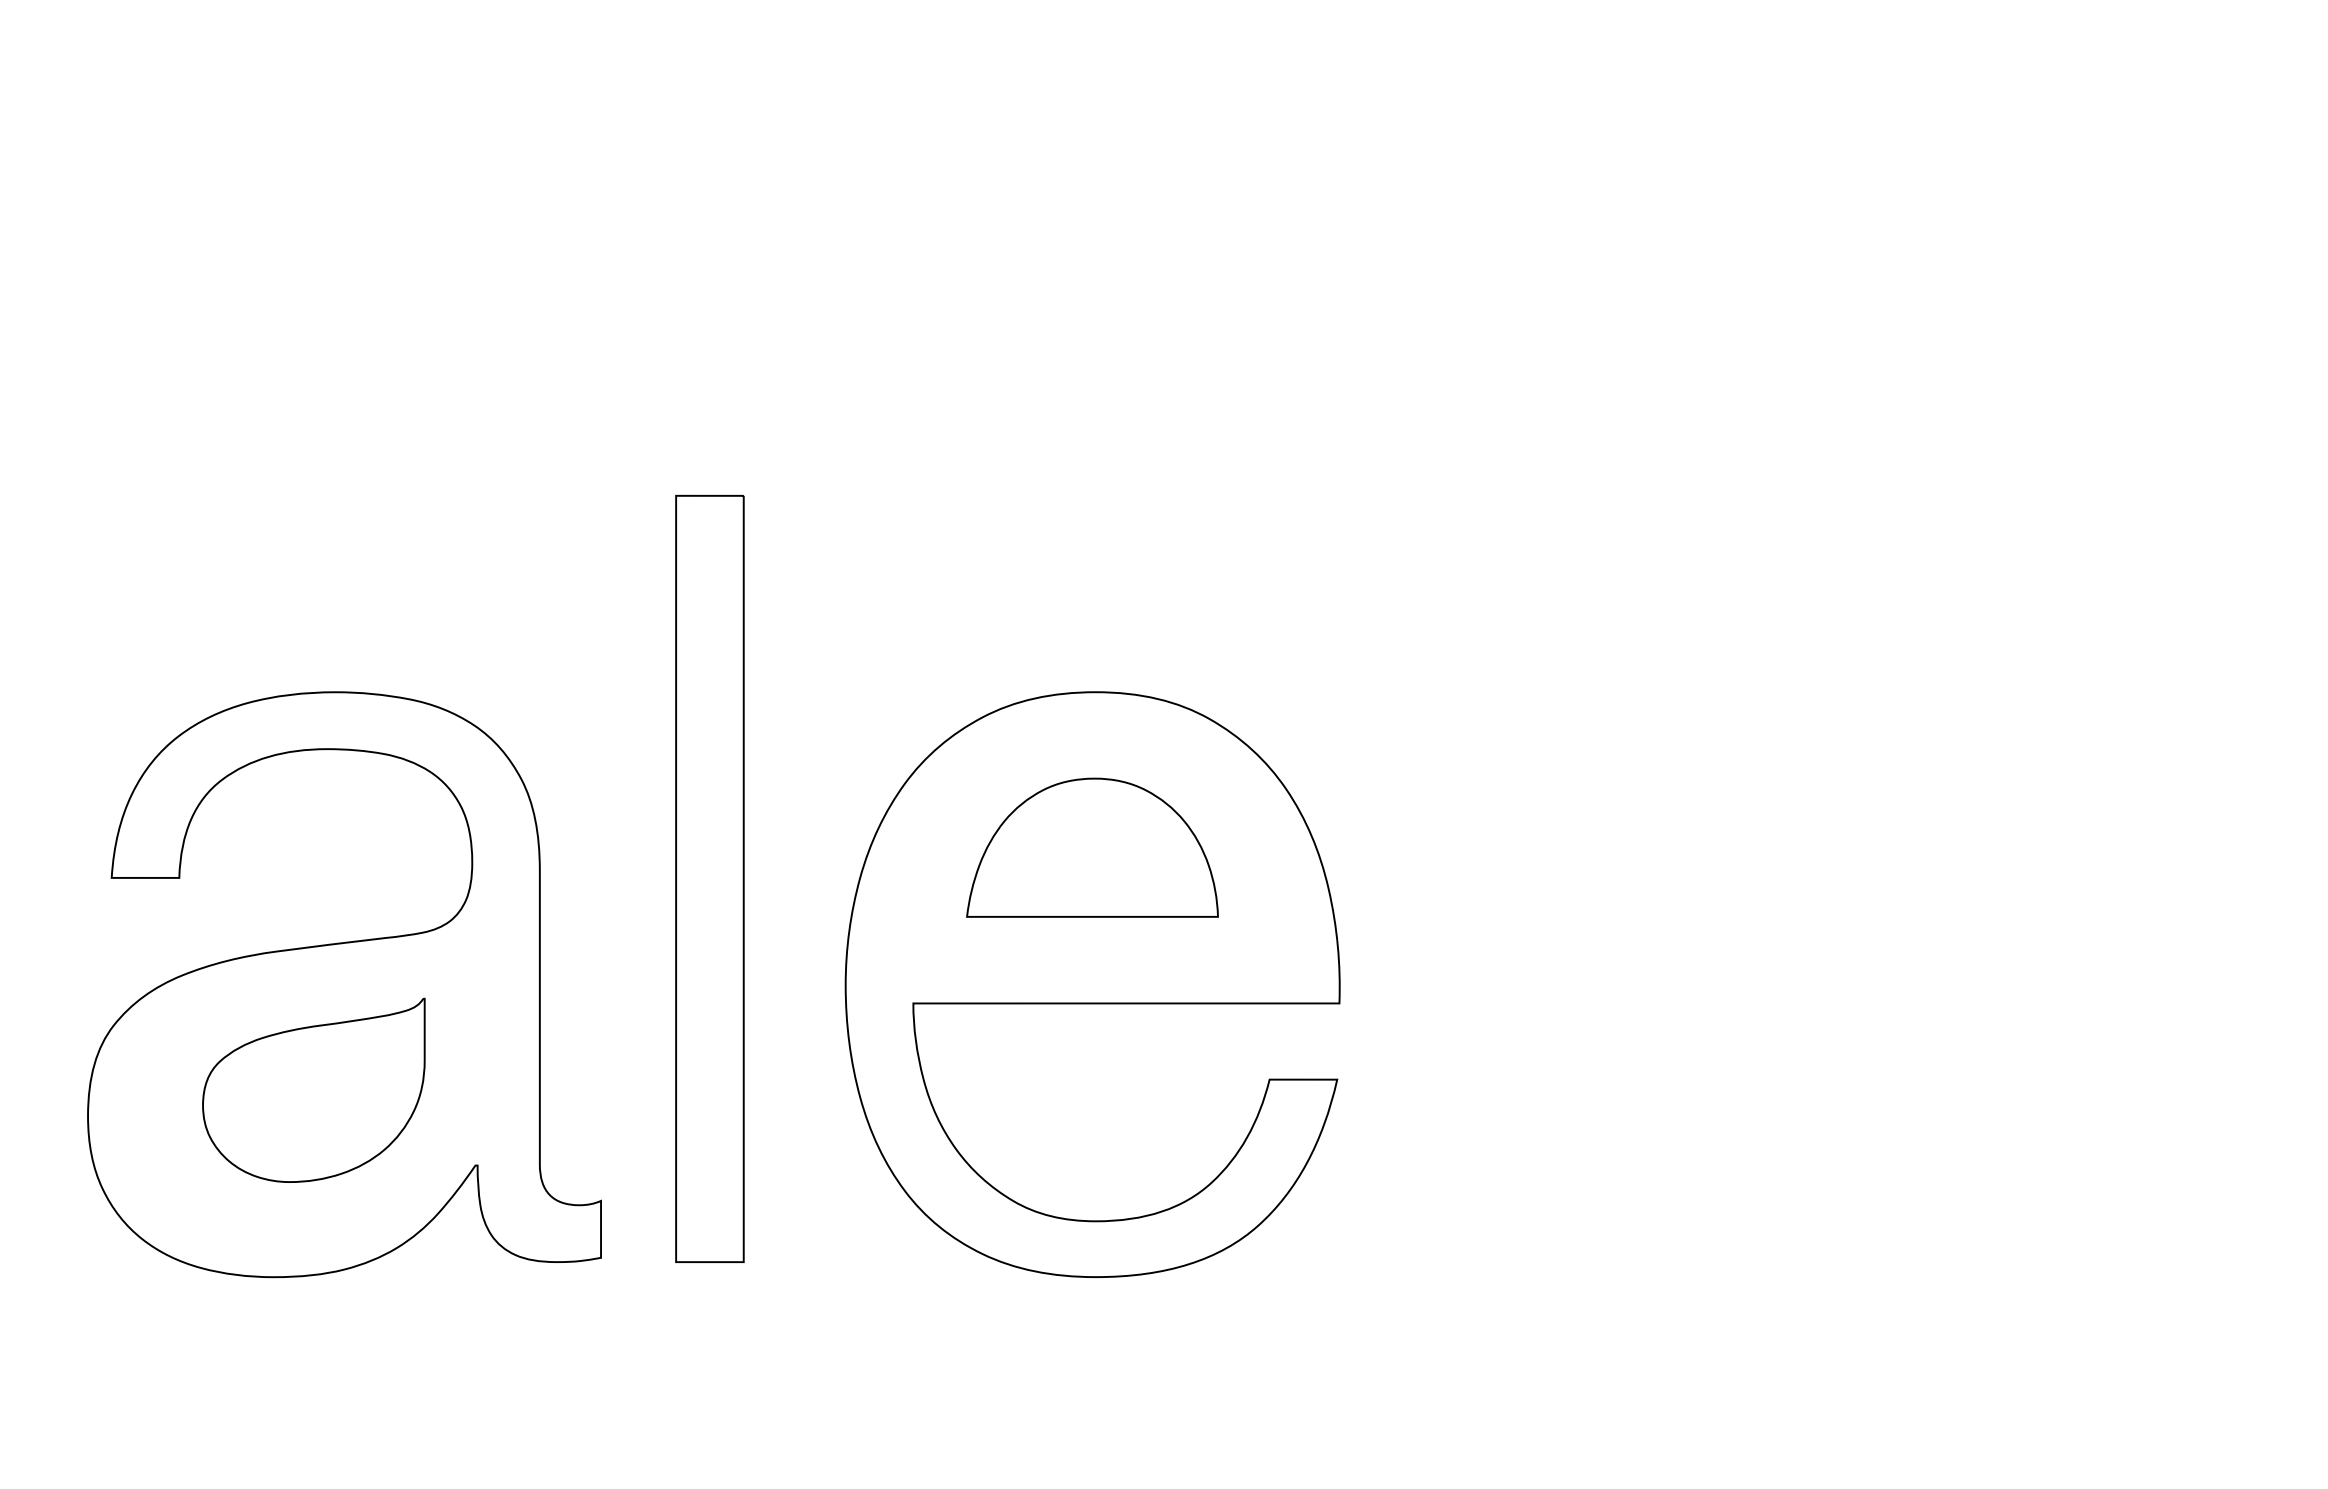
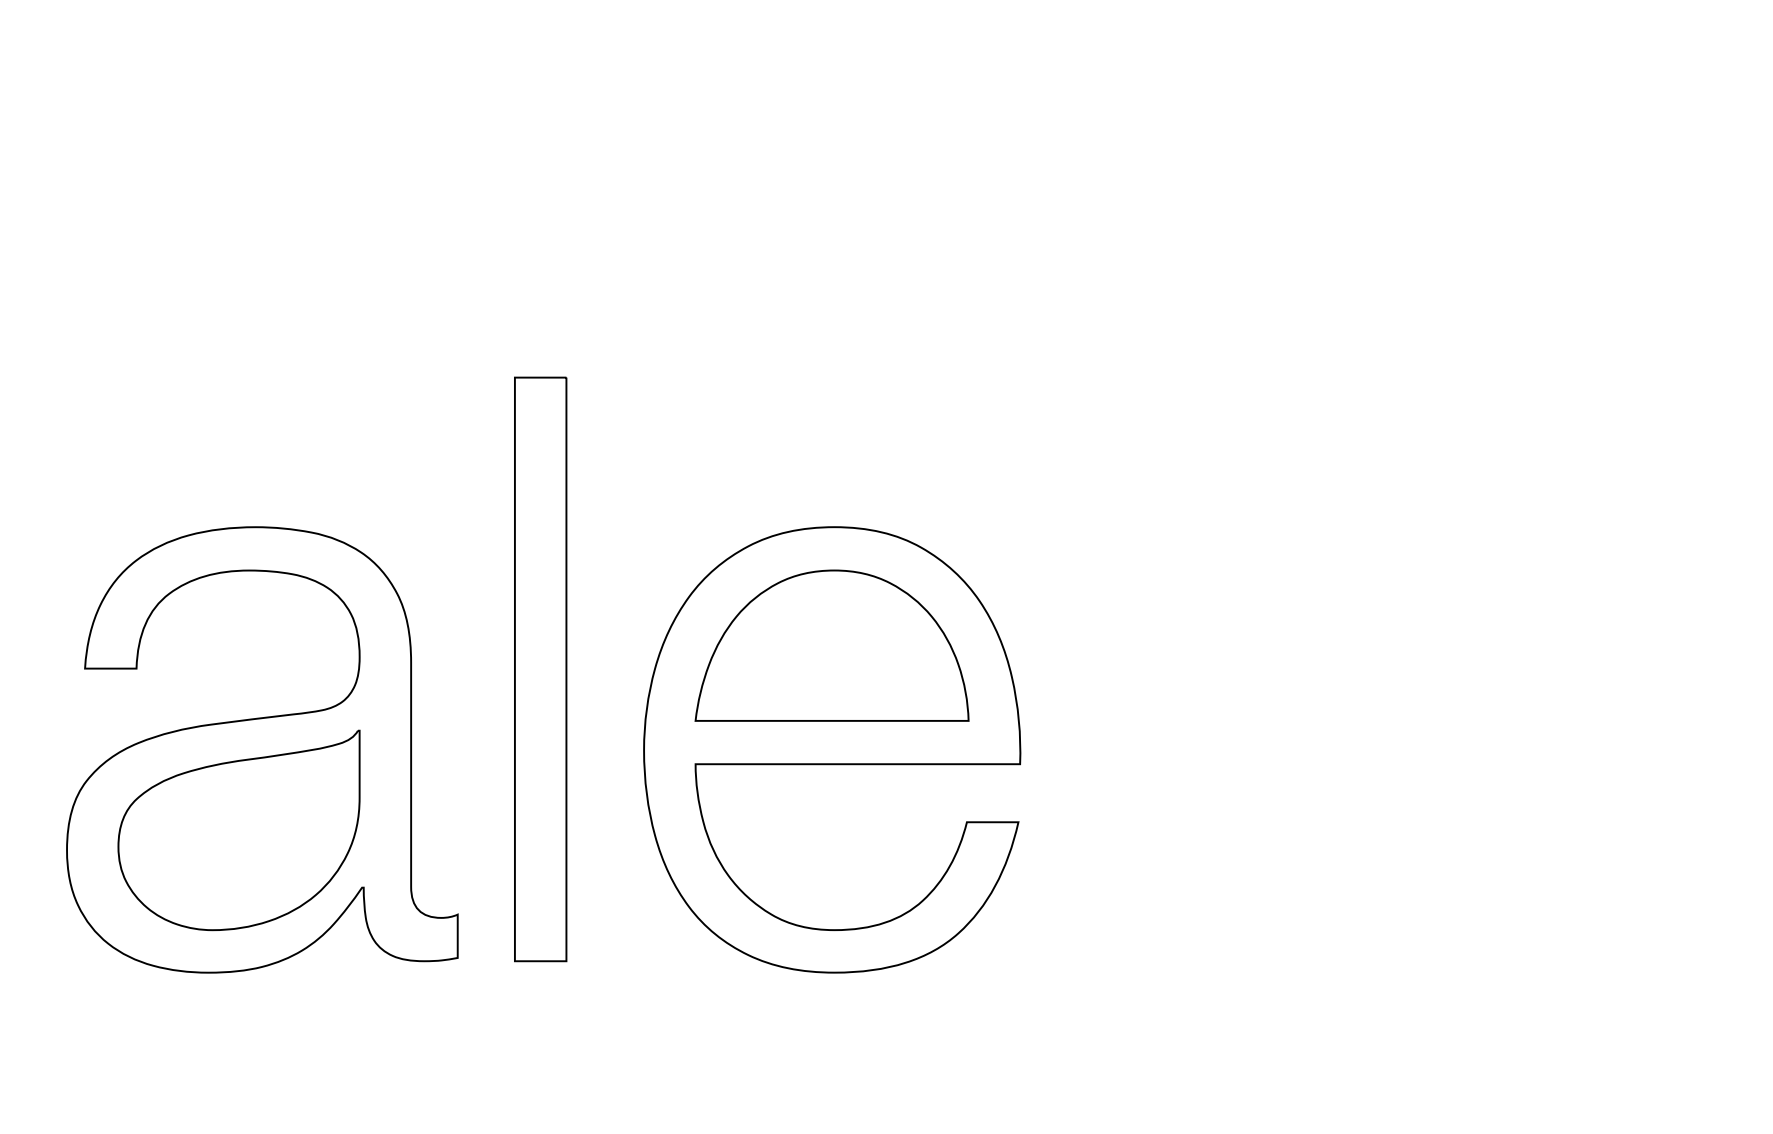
part: (1091, 847) -> (831, 645), size x1.43
part: (313, 1090) -> (238, 830), size x1.43

